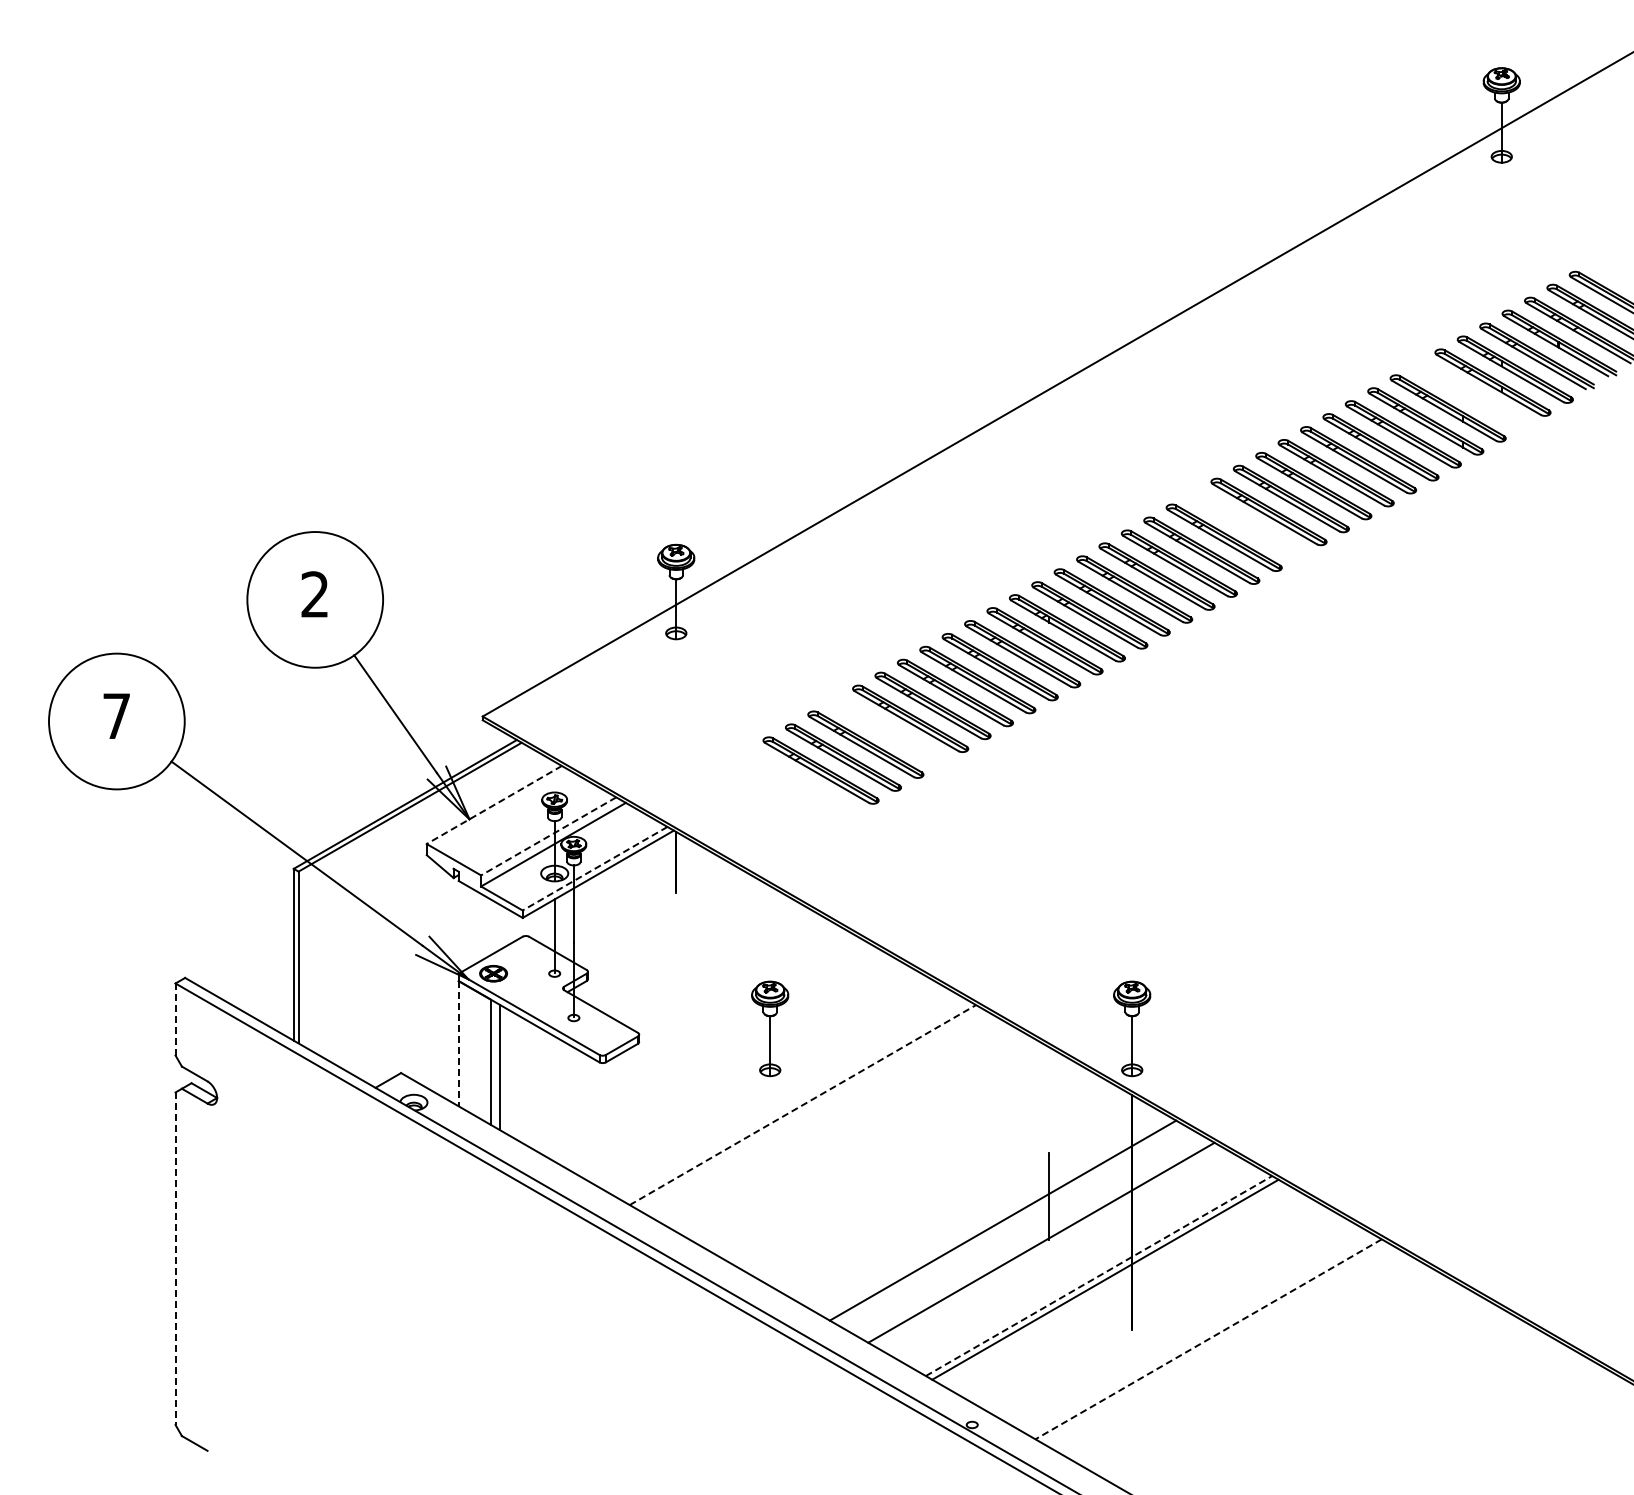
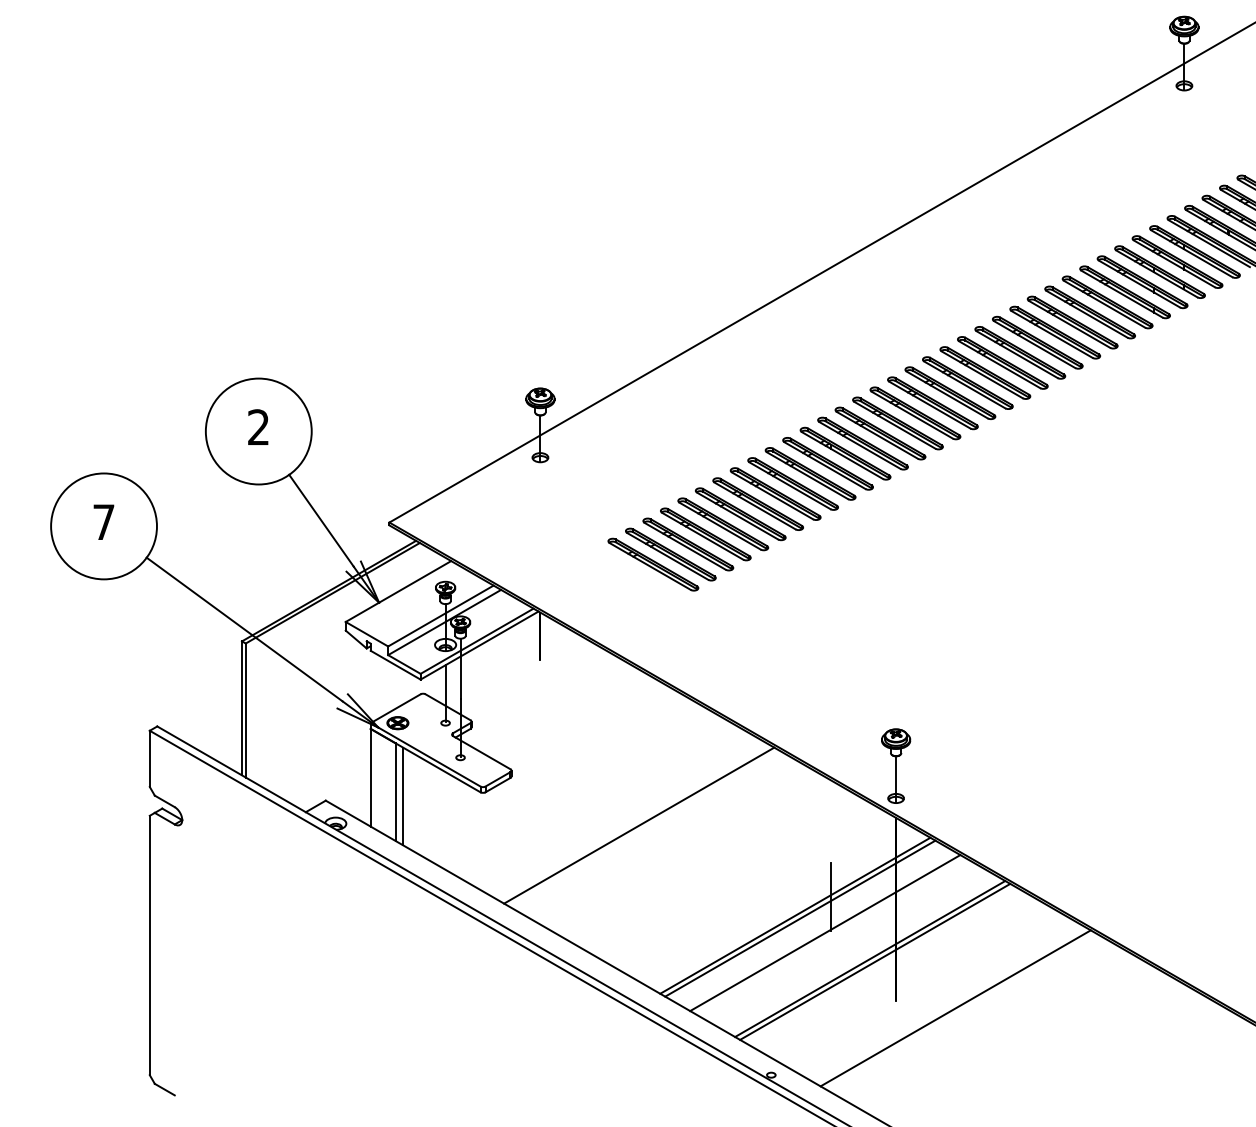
part: (1470, 395) -> (1160, 272), added
part: (1246, 524) -> (985, 372), added
part: (887, 731) -> (705, 534), added
line: (493, 805) -> (397, 591), dashed -> solid
line: (548, 836) -> (440, 616), dashed -> solid
line: (595, 868) -> (477, 641), dashed -> solid
line: (175, 1020) -> (149, 759), dashed -> solid
part: (770, 1028) -> (613, 765), removed
line: (458, 1043) -> (370, 777), dashed -> solid
line: (802, 1105) -> (638, 825), dashed -> solid
line: (1009, 1224) -> (800, 918), added
line: (175, 1259) -> (149, 946), dashed -> solid
line: (1099, 1276) -> (870, 959), dashed -> solid
line: (1208, 1339) -> (955, 1008), dashed -> solid

